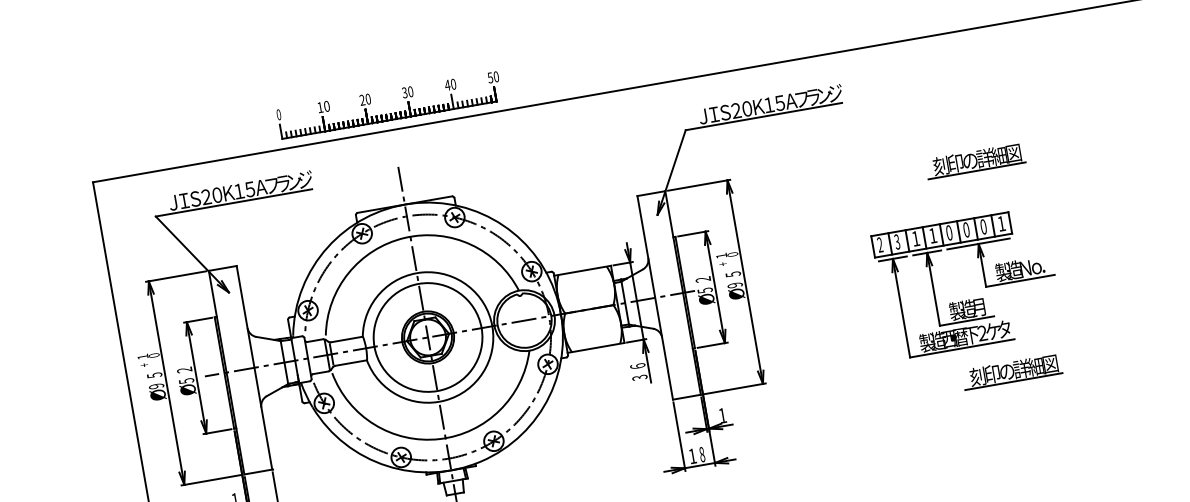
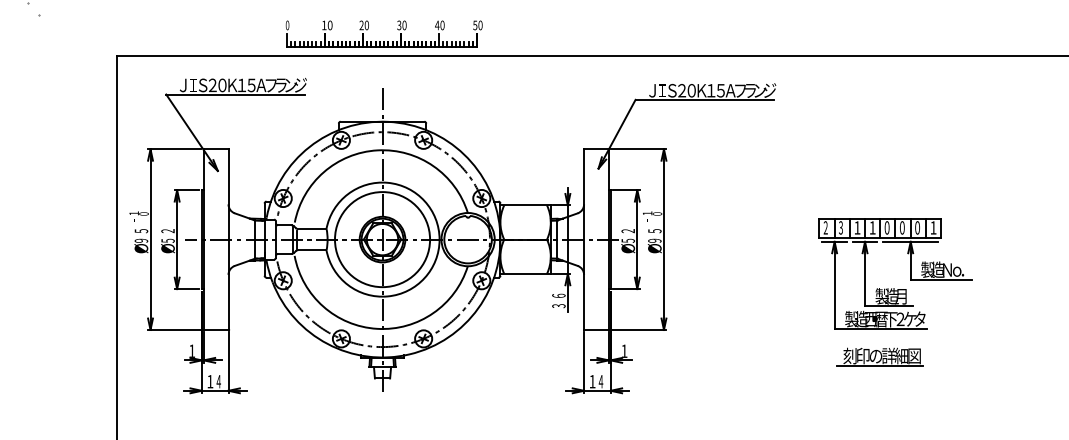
part: (974, 160) -> (879, 169), removed
part: (984, 279) -> (910, 273), moved
text: (701, 454) -> (600, 381), 8 -> 4

